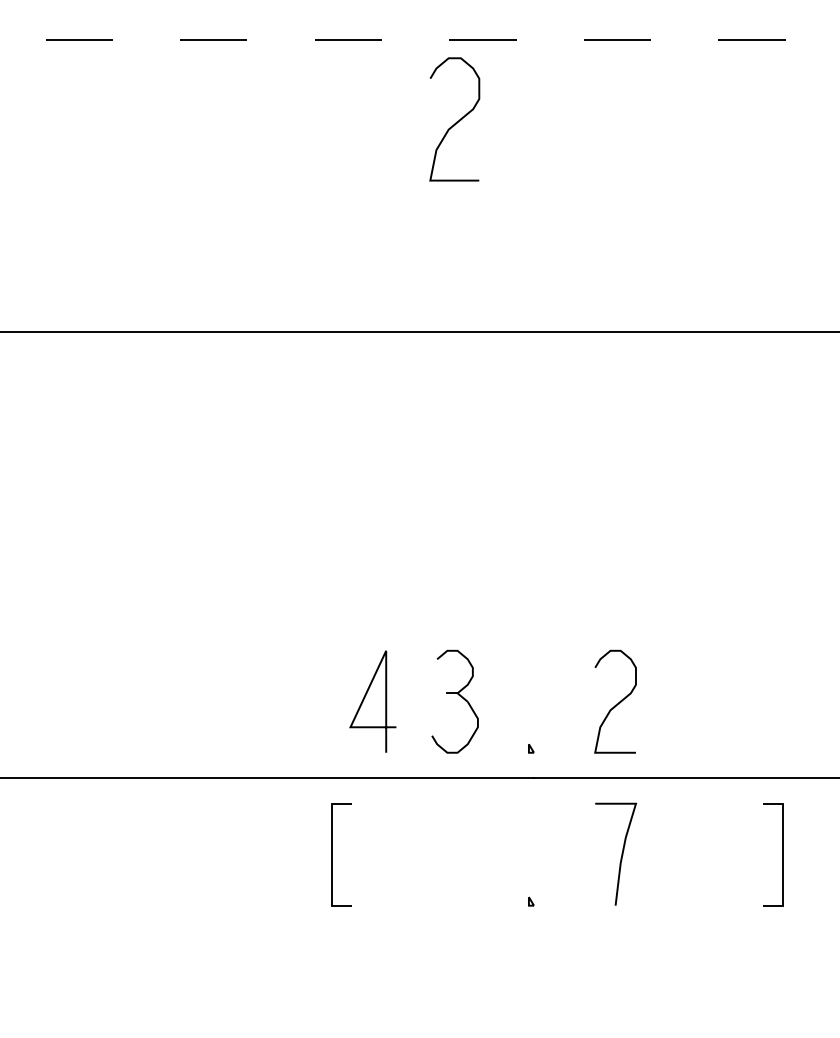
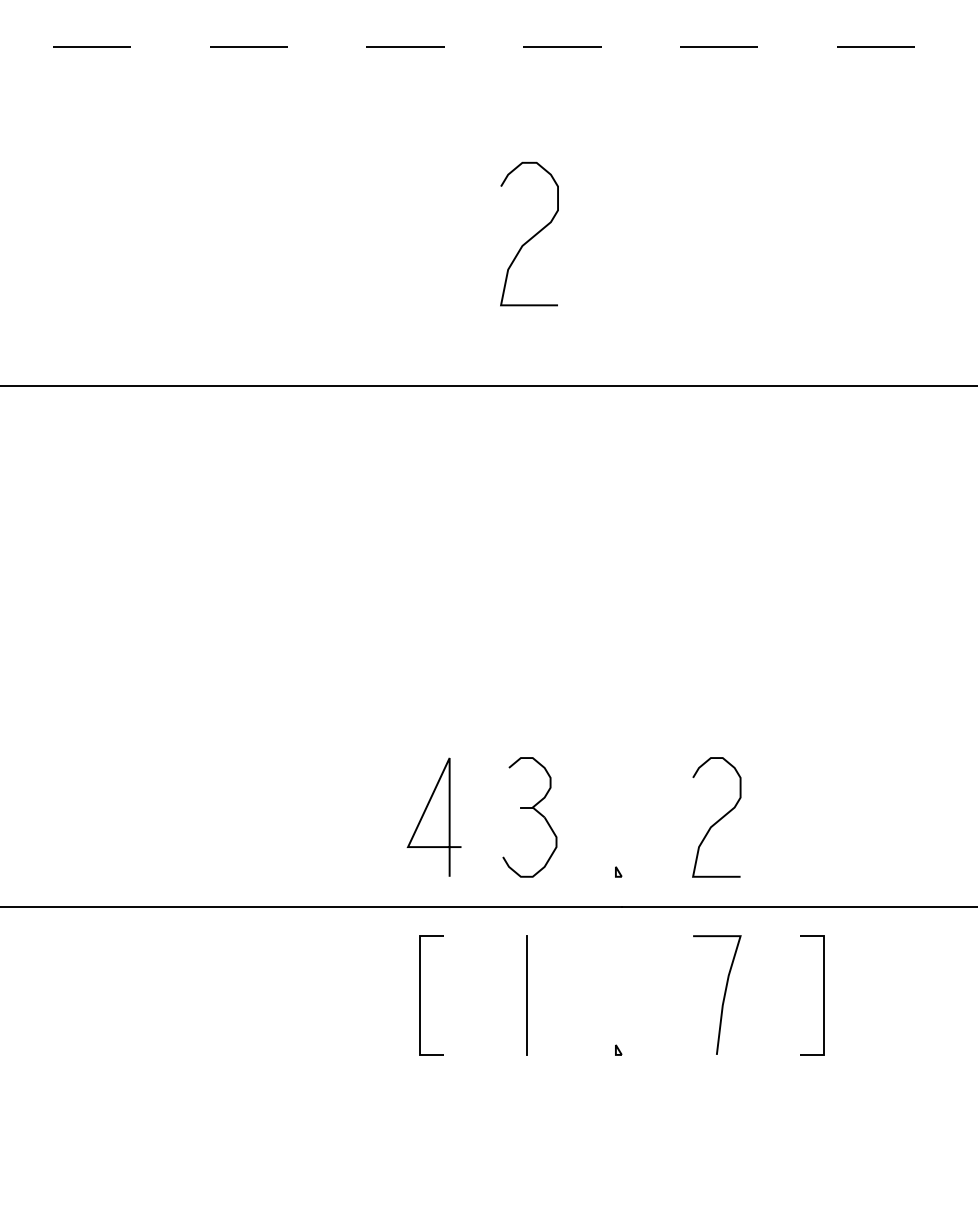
curve: (457, 121) -> (532, 236), moved
line: (332, 854) -> (420, 995), moved
line: (452, 854) -> (526, 995), added
line: (782, 854) -> (823, 995), moved

